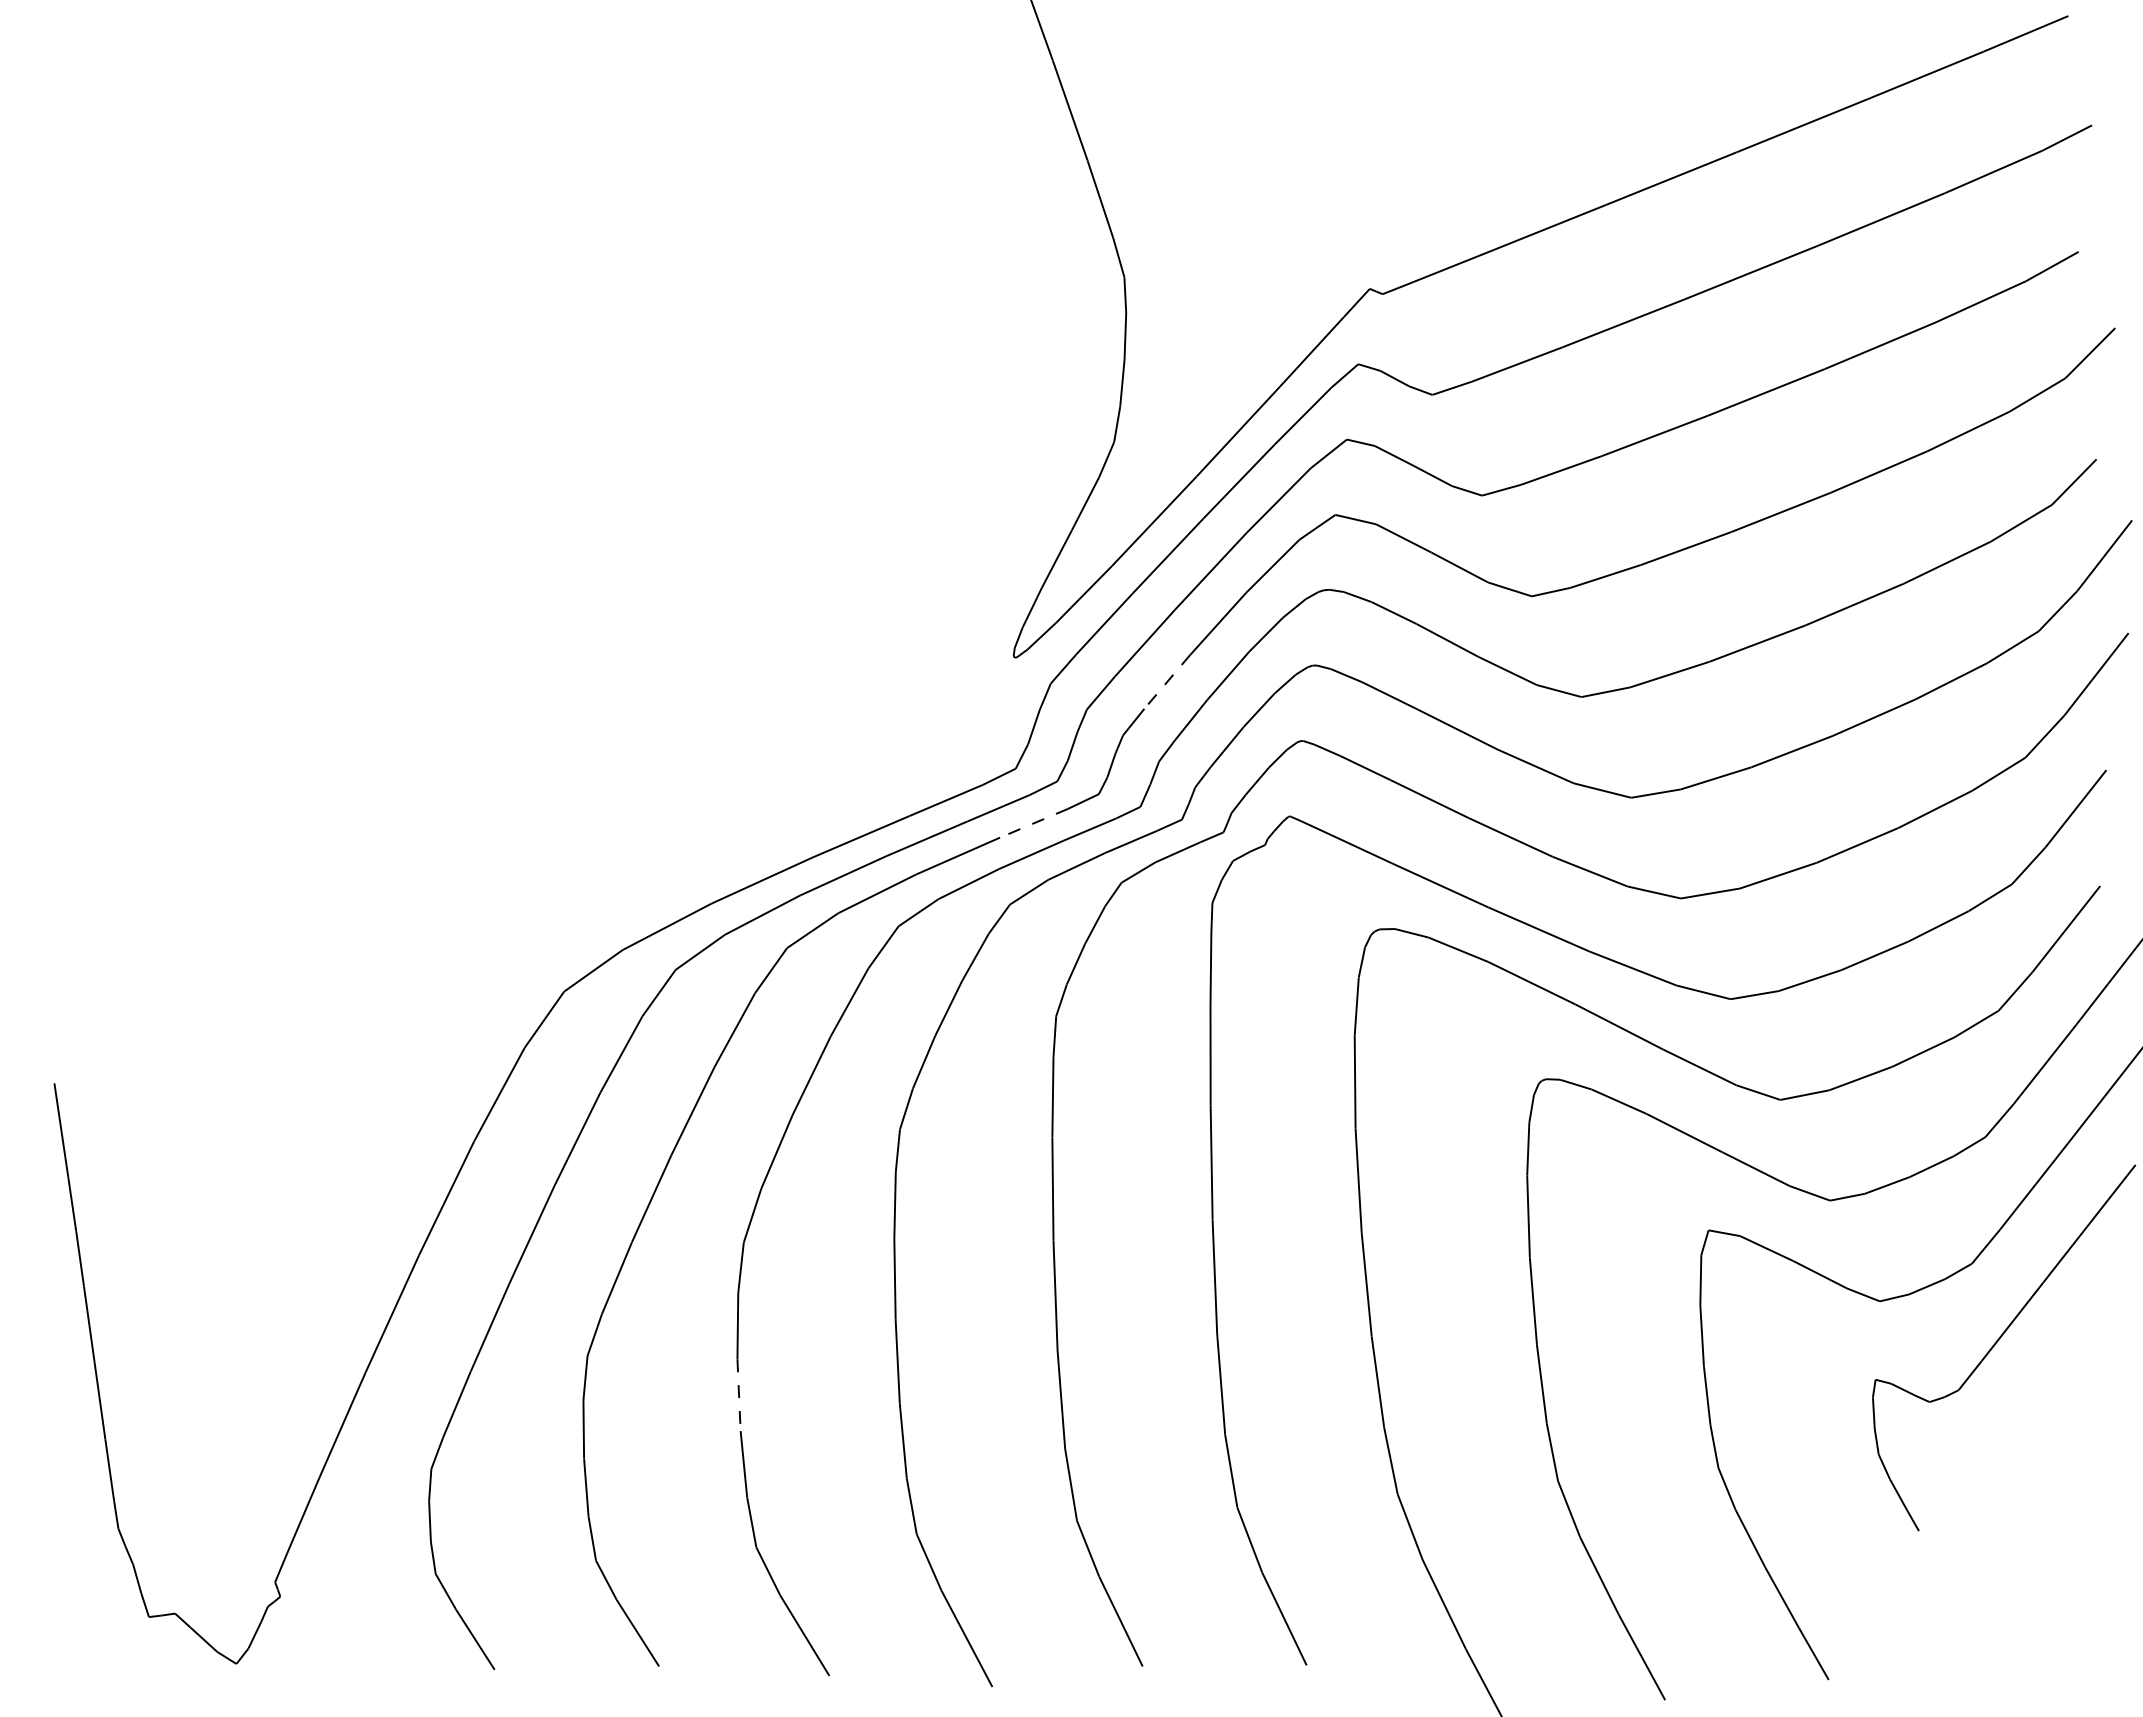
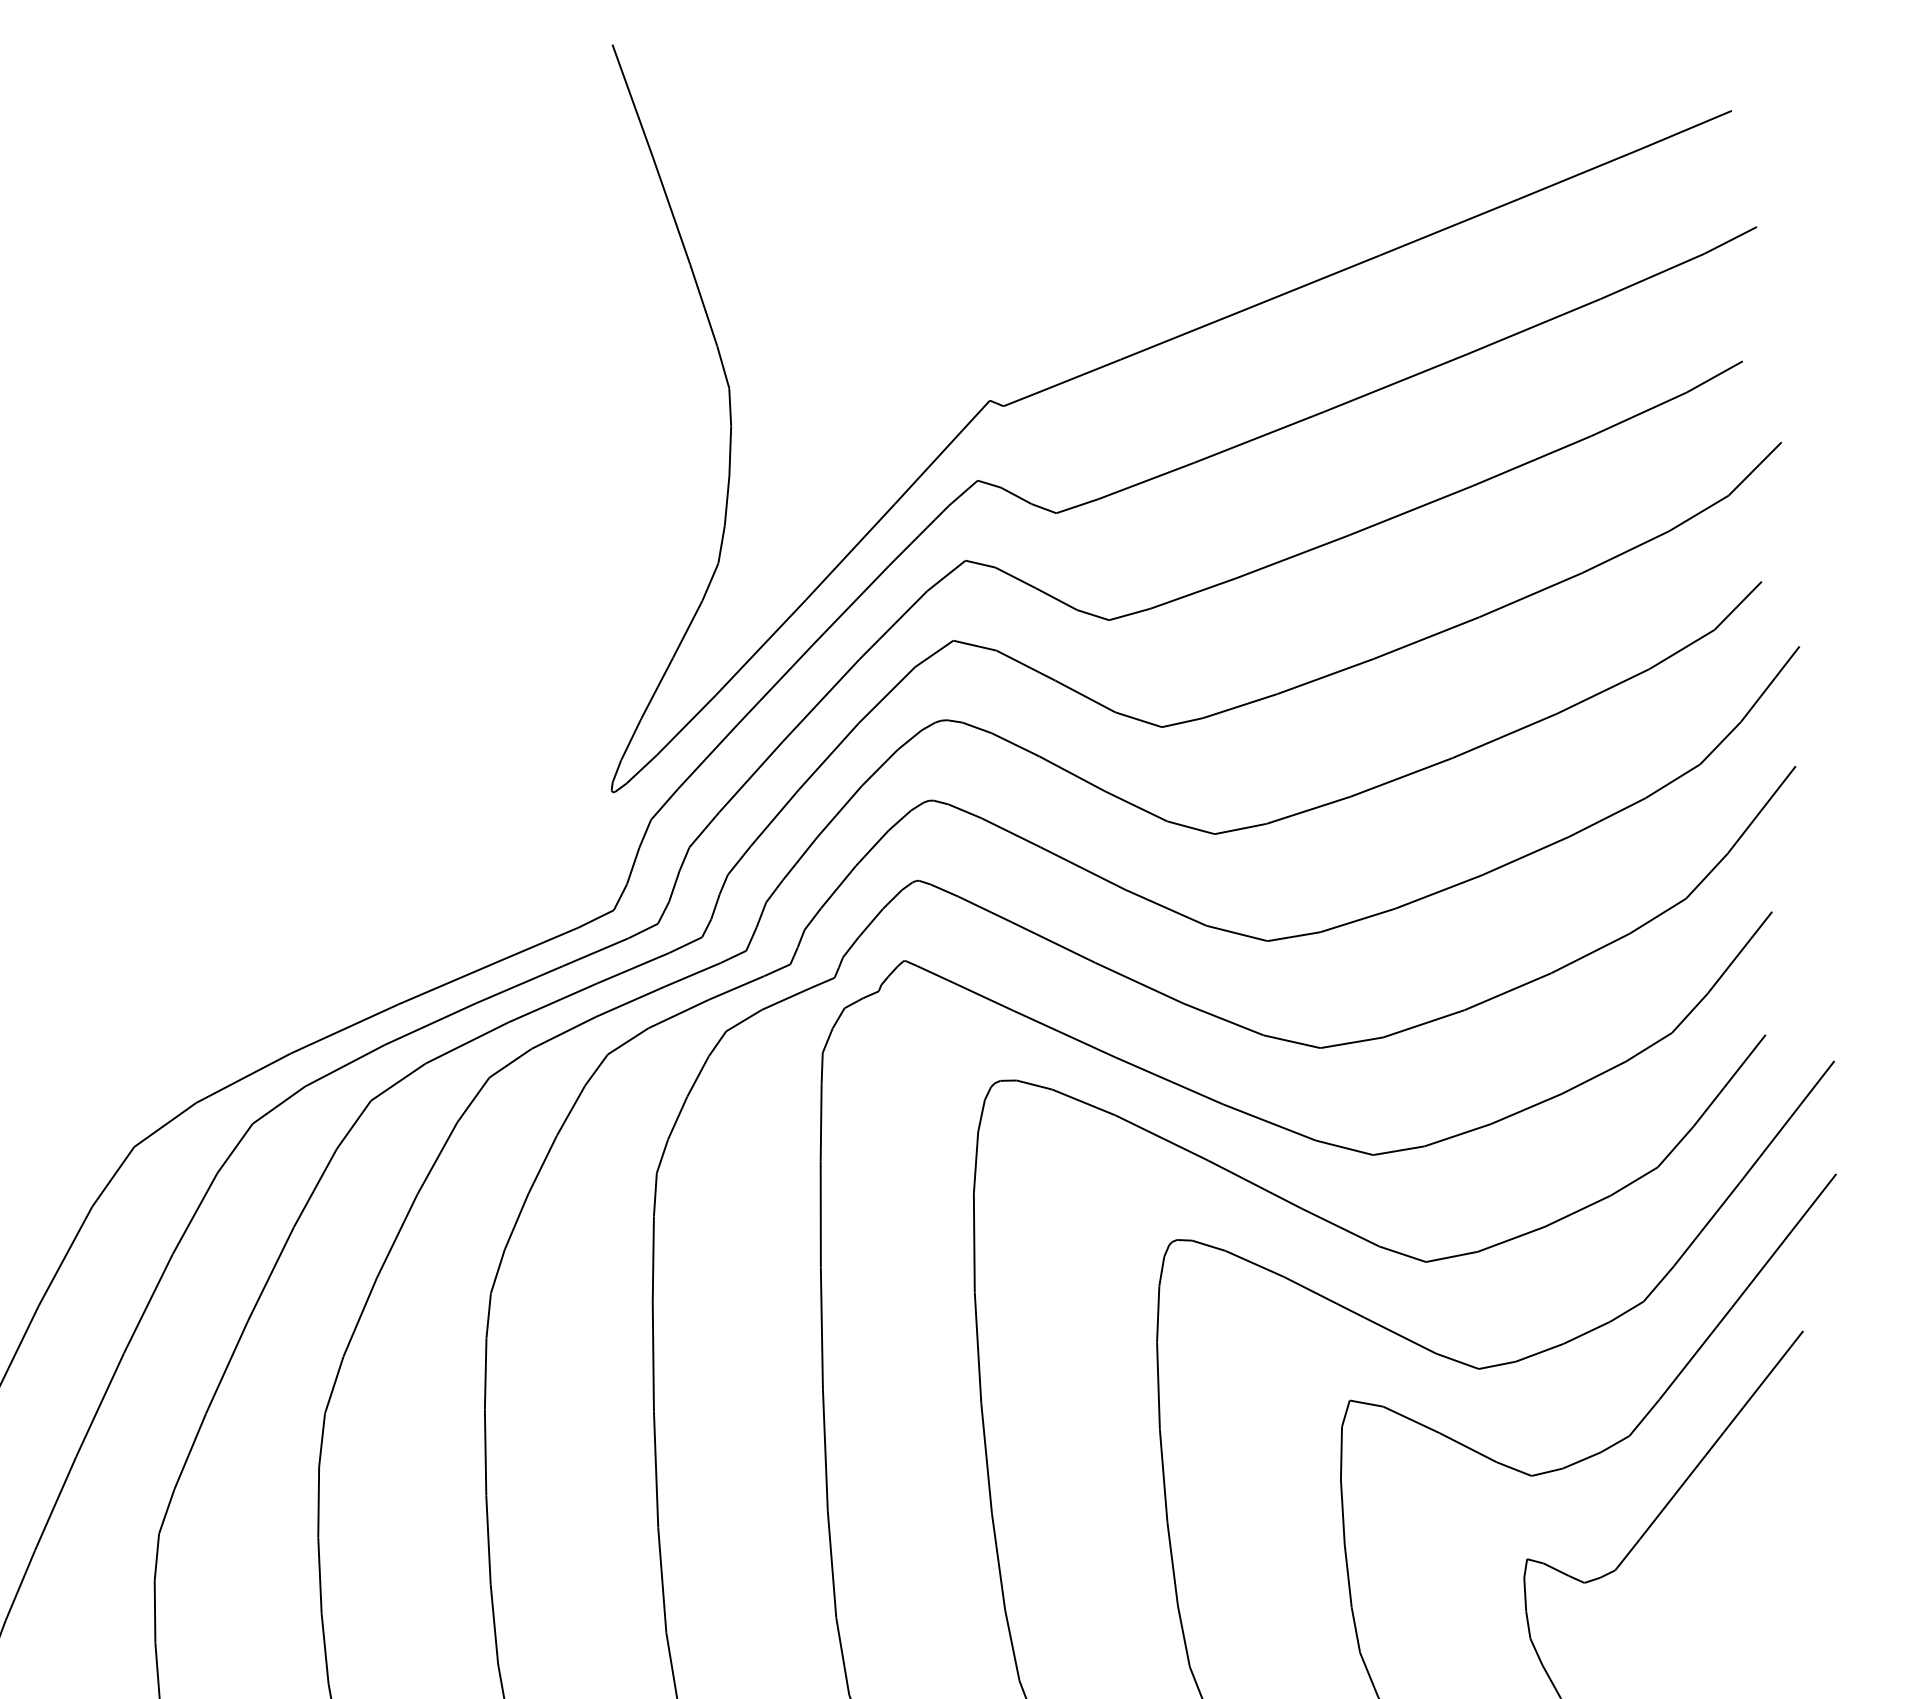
line: (1166, 682) -> (773, 818), dashed -> solid
line: (1034, 823) -> (633, 968), dashed -> solid
line: (739, 1395) -> (320, 1575), dashed -> solid

